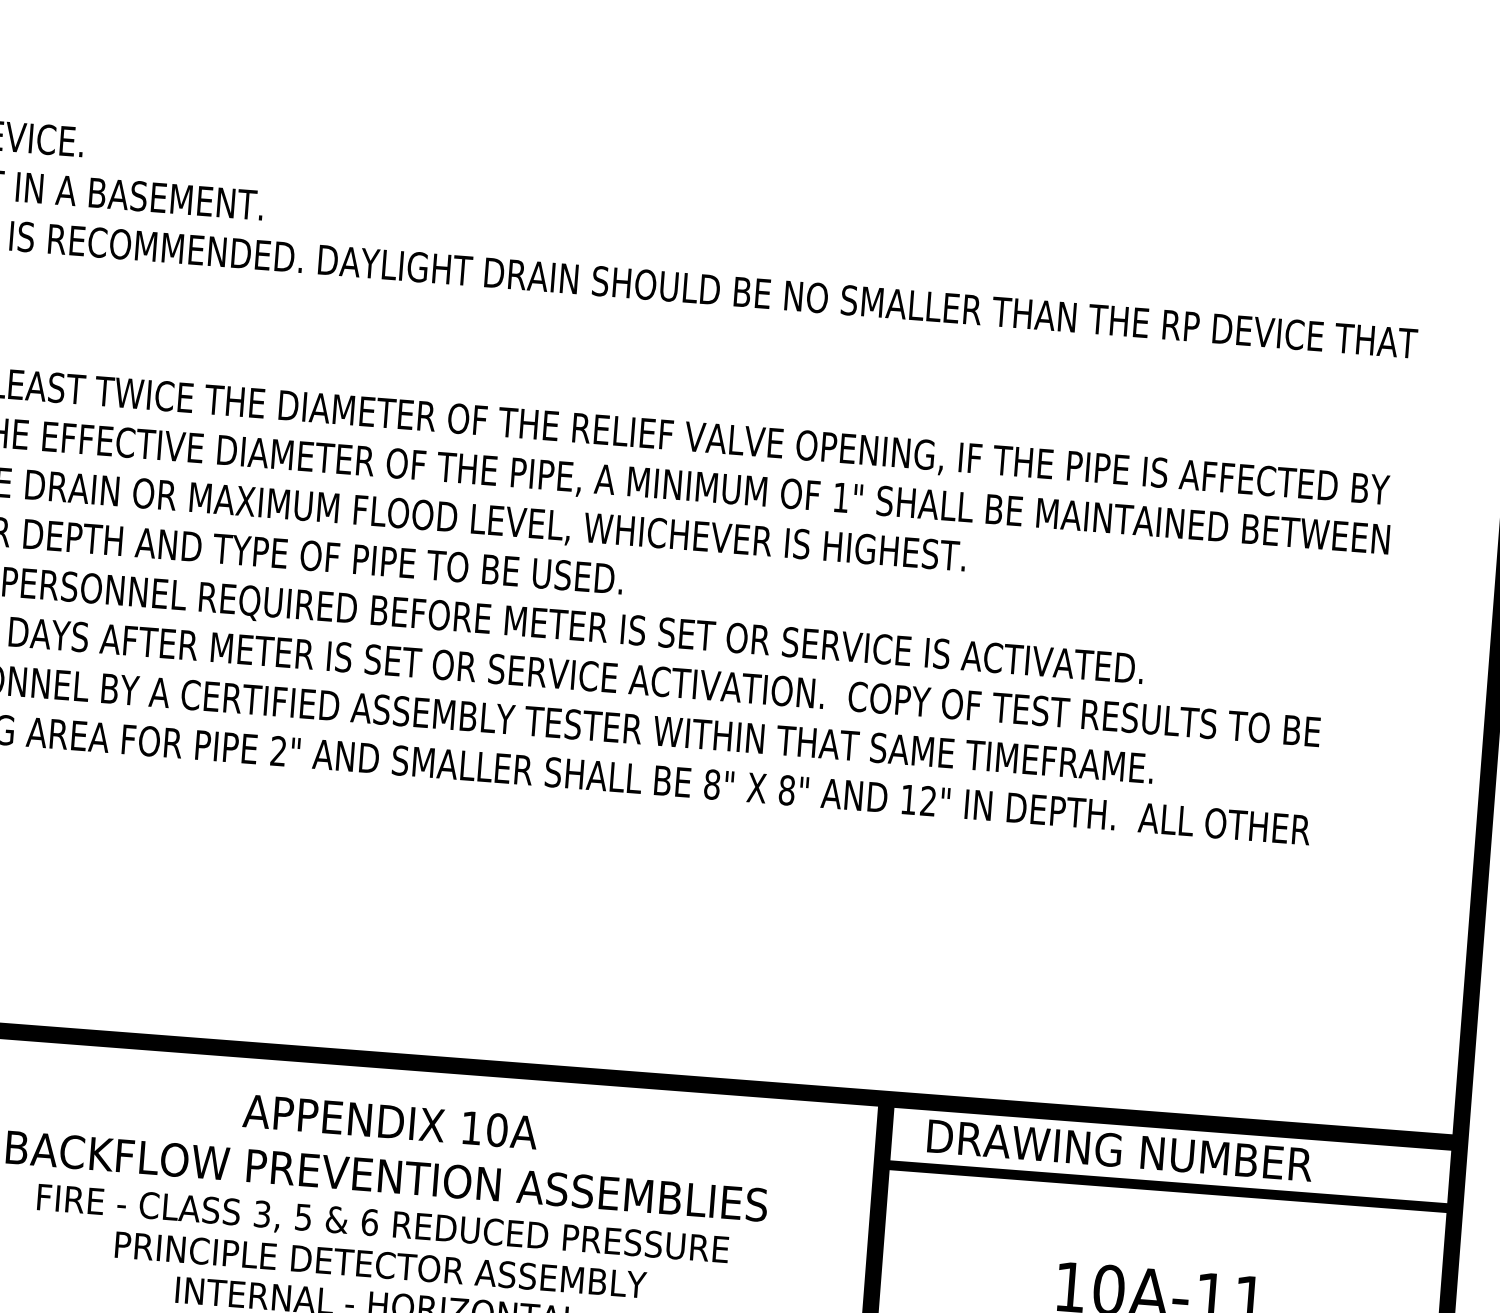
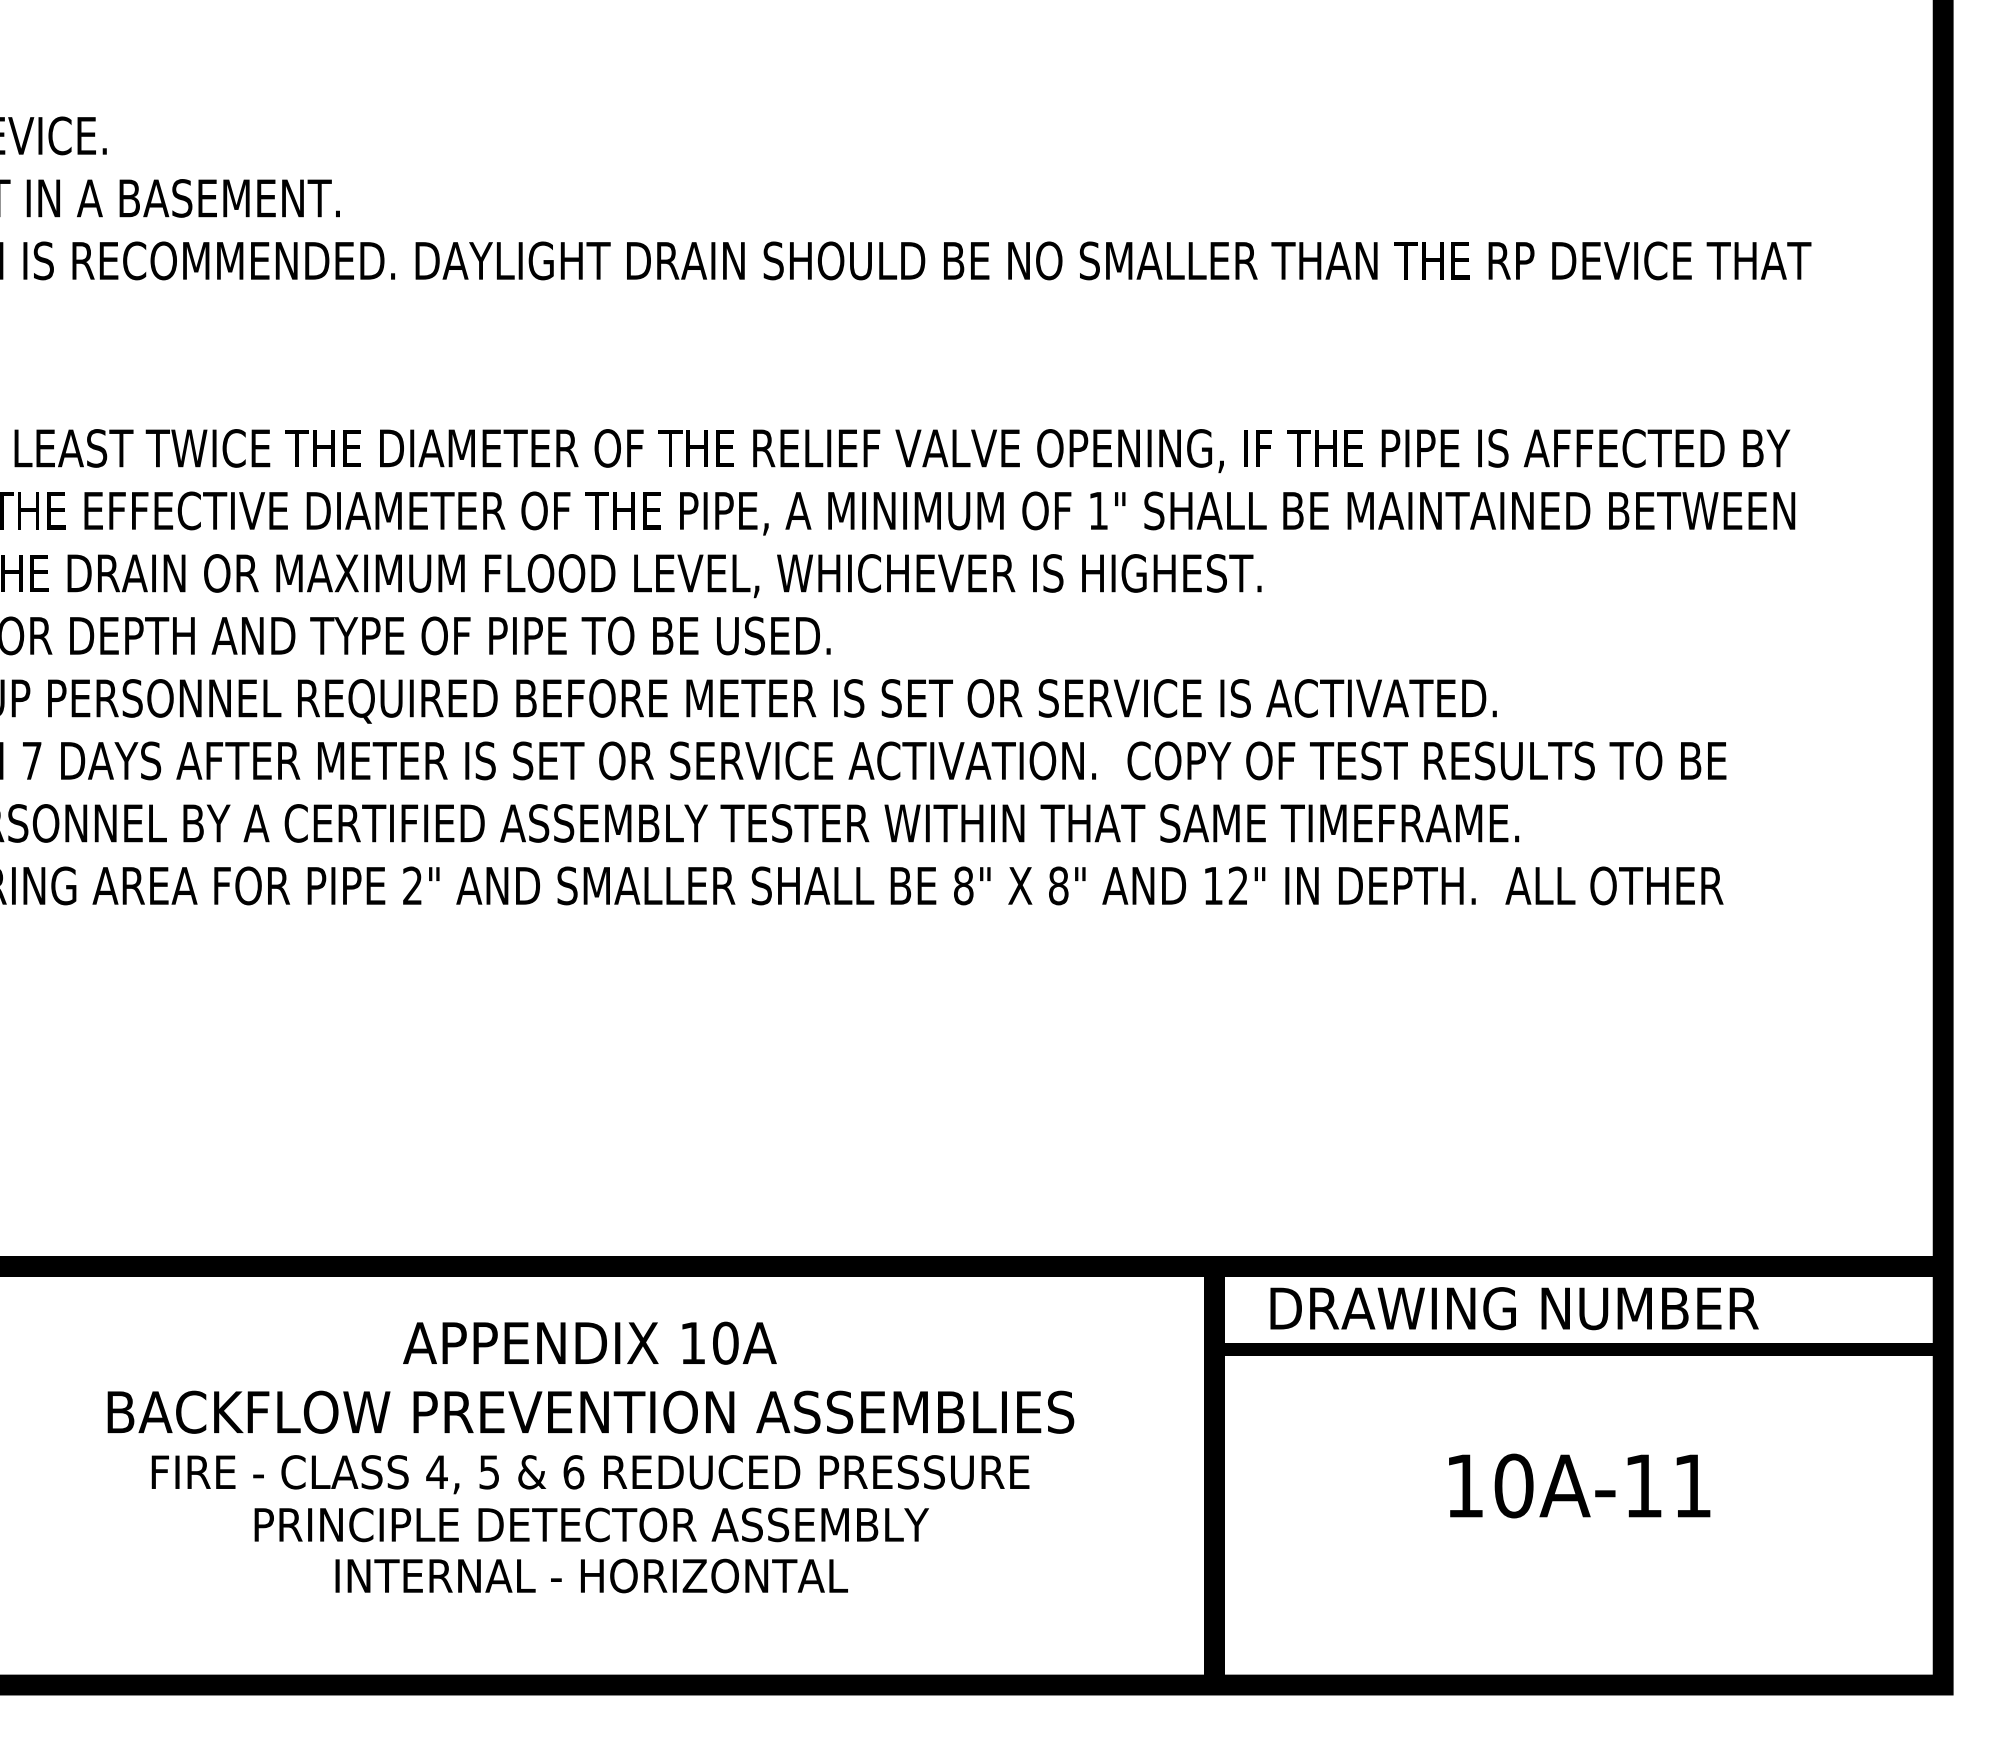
text: (261, 1214) -> (436, 1472), 3, -> 4,

